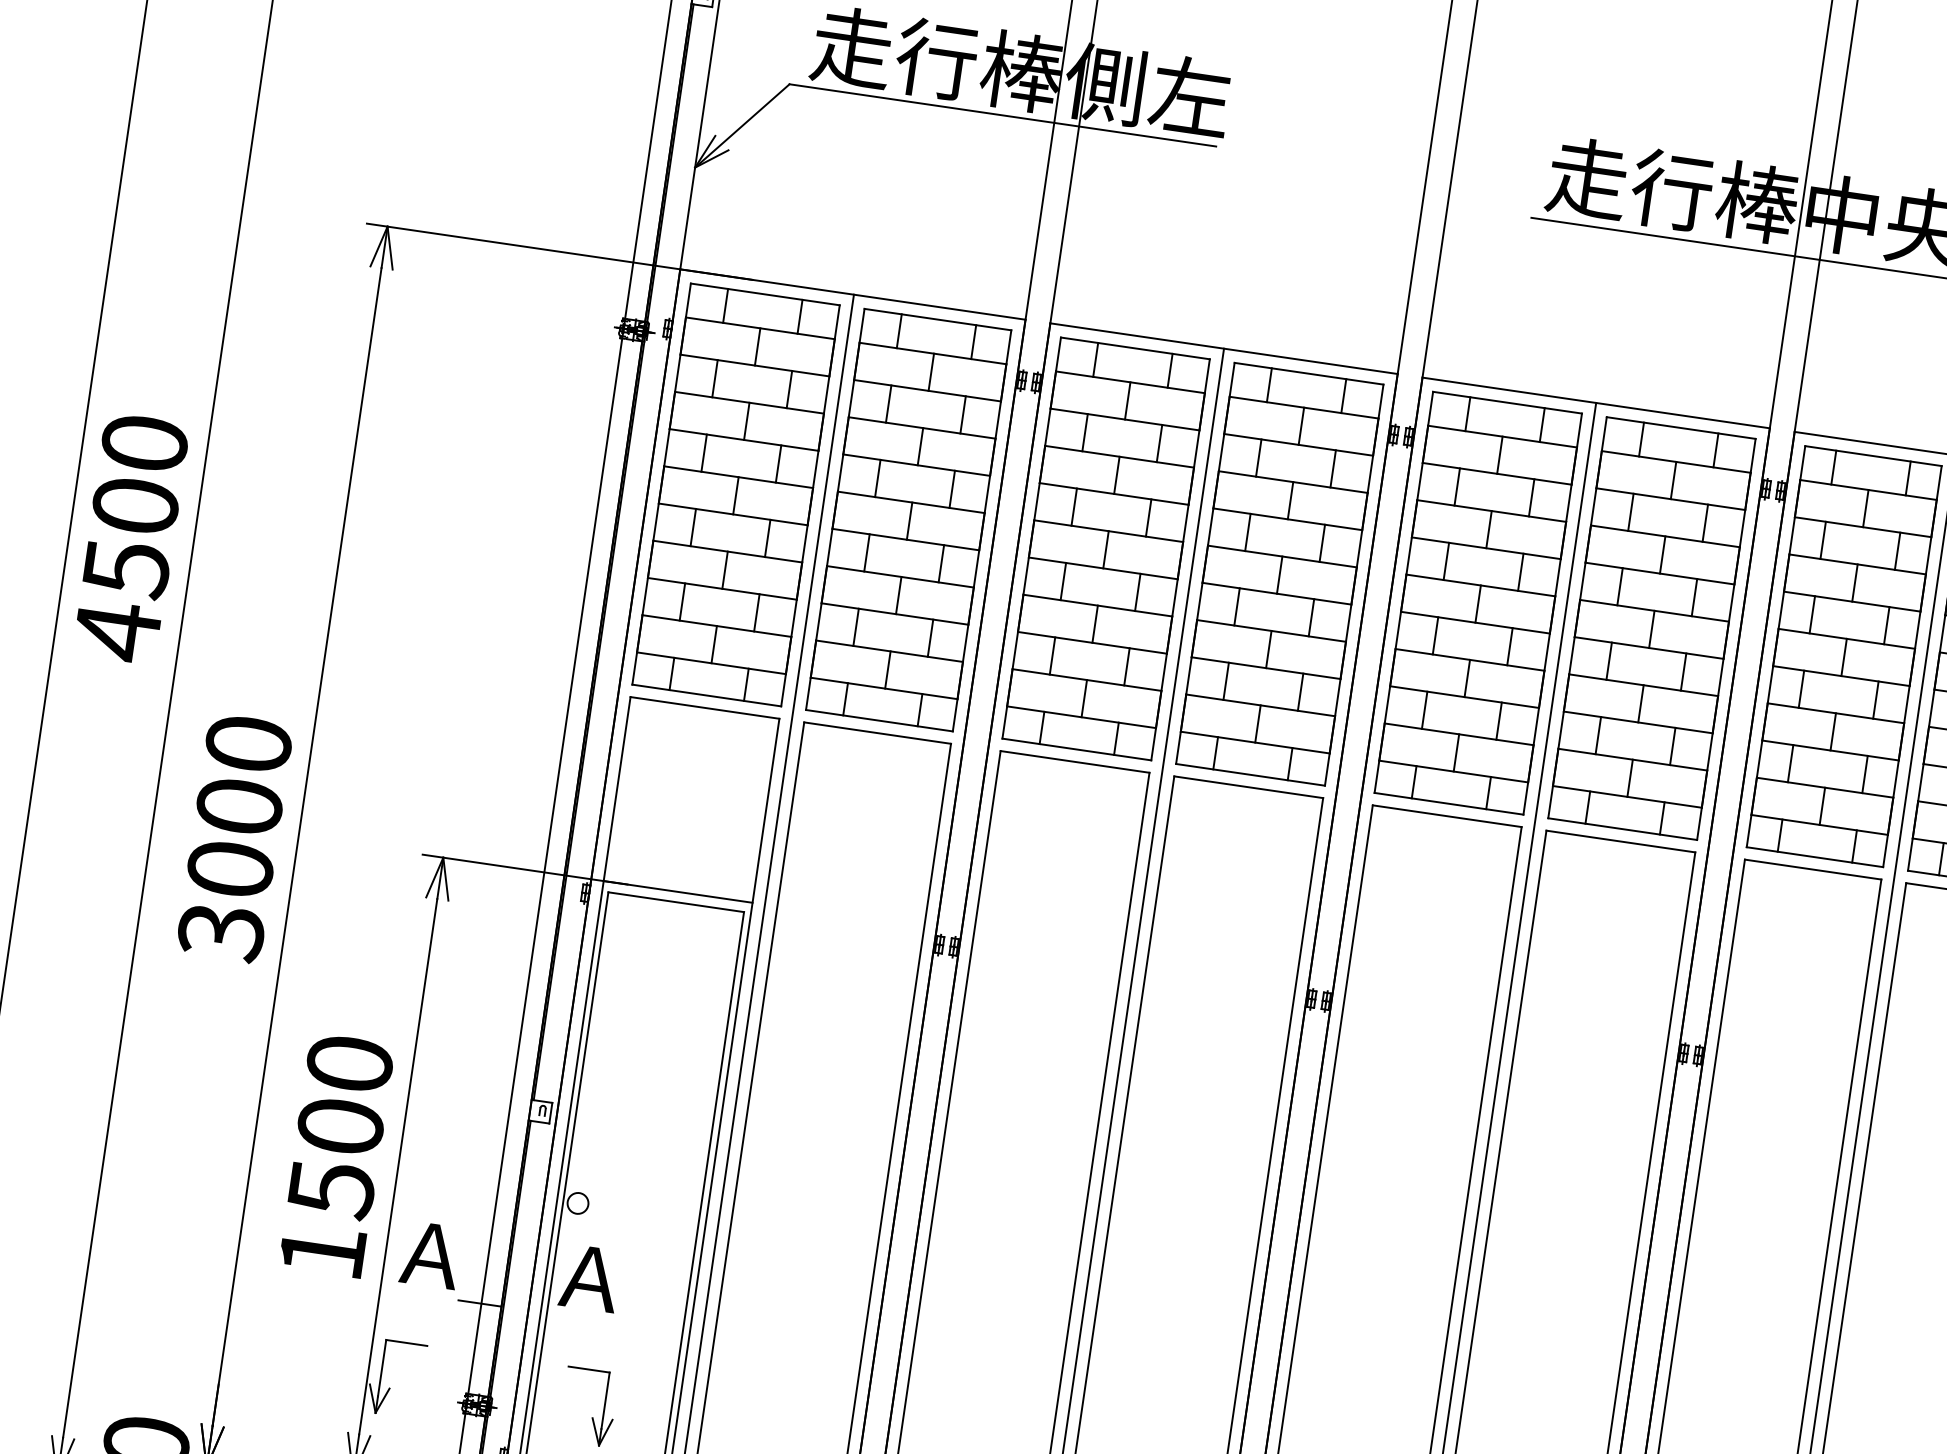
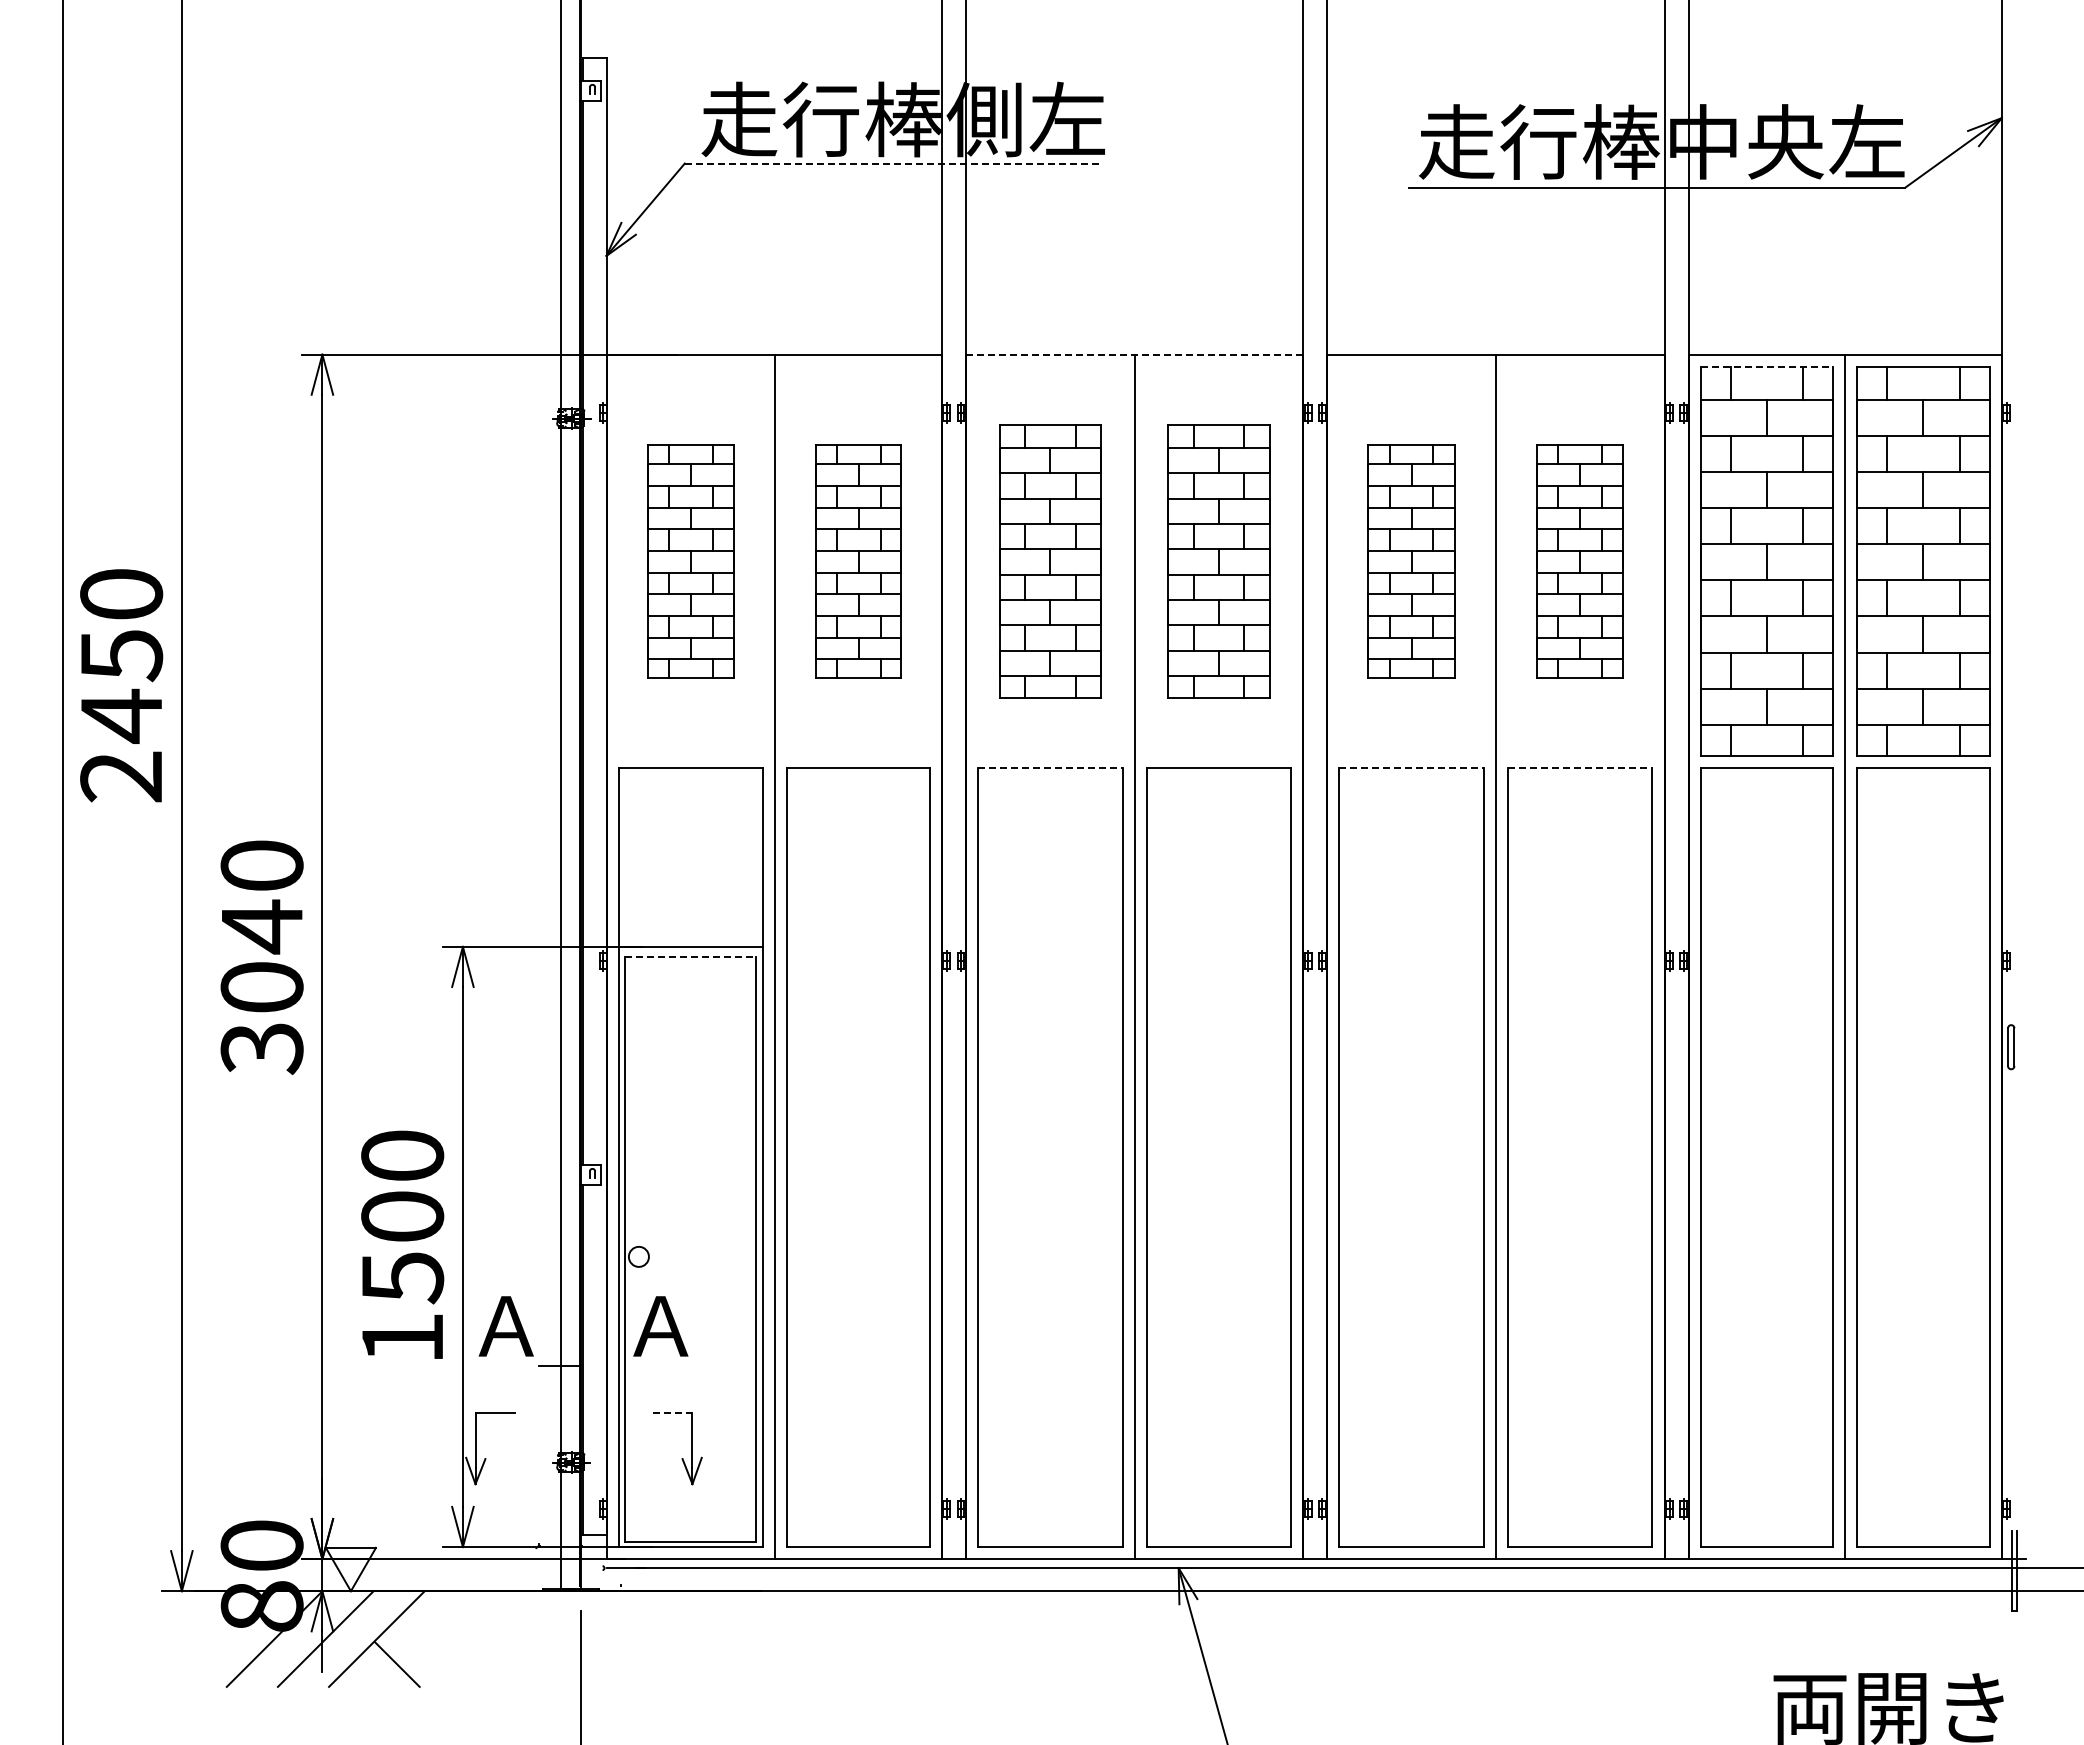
line: (1003, 115) -> (892, 163), solid -> dashed
line: (1224, 348) -> (1134, 354), solid -> dashed
line: (1874, 455) -> (1767, 366), solid -> dashed
part: (735, 495) -> (690, 561), size x0.6
part: (908, 520) -> (858, 561), size x0.6
part: (1106, 549) -> (1050, 561), size x0.7
text: (126, 570) -> (121, 717), 4500 -> 2450
part: (1279, 574) -> (1218, 561), size x0.7
part: (1478, 603) -> (1411, 561), size x0.6
part: (1651, 628) -> (1579, 561), size x0.6
line: (1075, 762) -> (1050, 768), solid -> dashed
text: (238, 806) -> (261, 926), 3000 -> 3040
line: (1448, 816) -> (1412, 768), solid -> dashed
line: (1621, 841) -> (1580, 768), solid -> dashed
line: (676, 901) -> (690, 956), solid -> dashed
line: (589, 1369) -> (672, 1413), solid -> dashed

